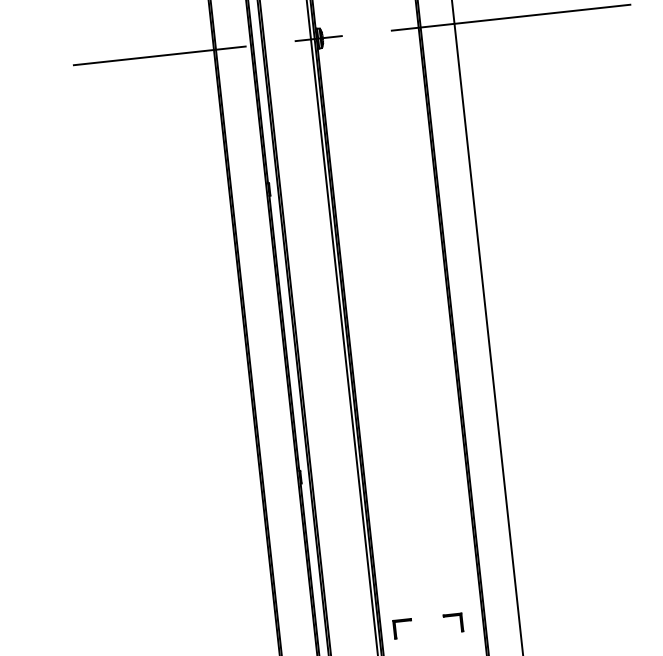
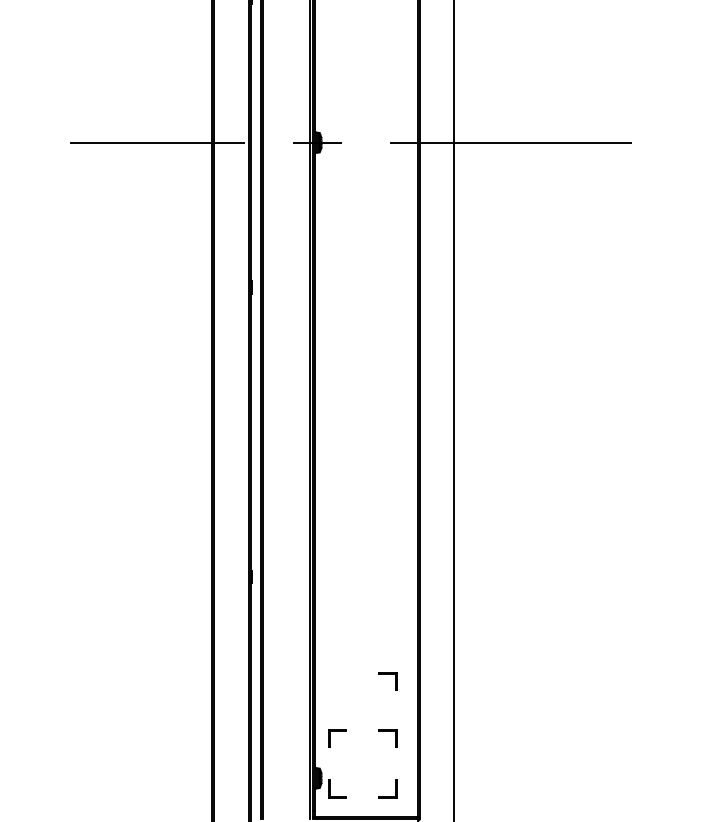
part: (445, 559) -> (387, 674), added

